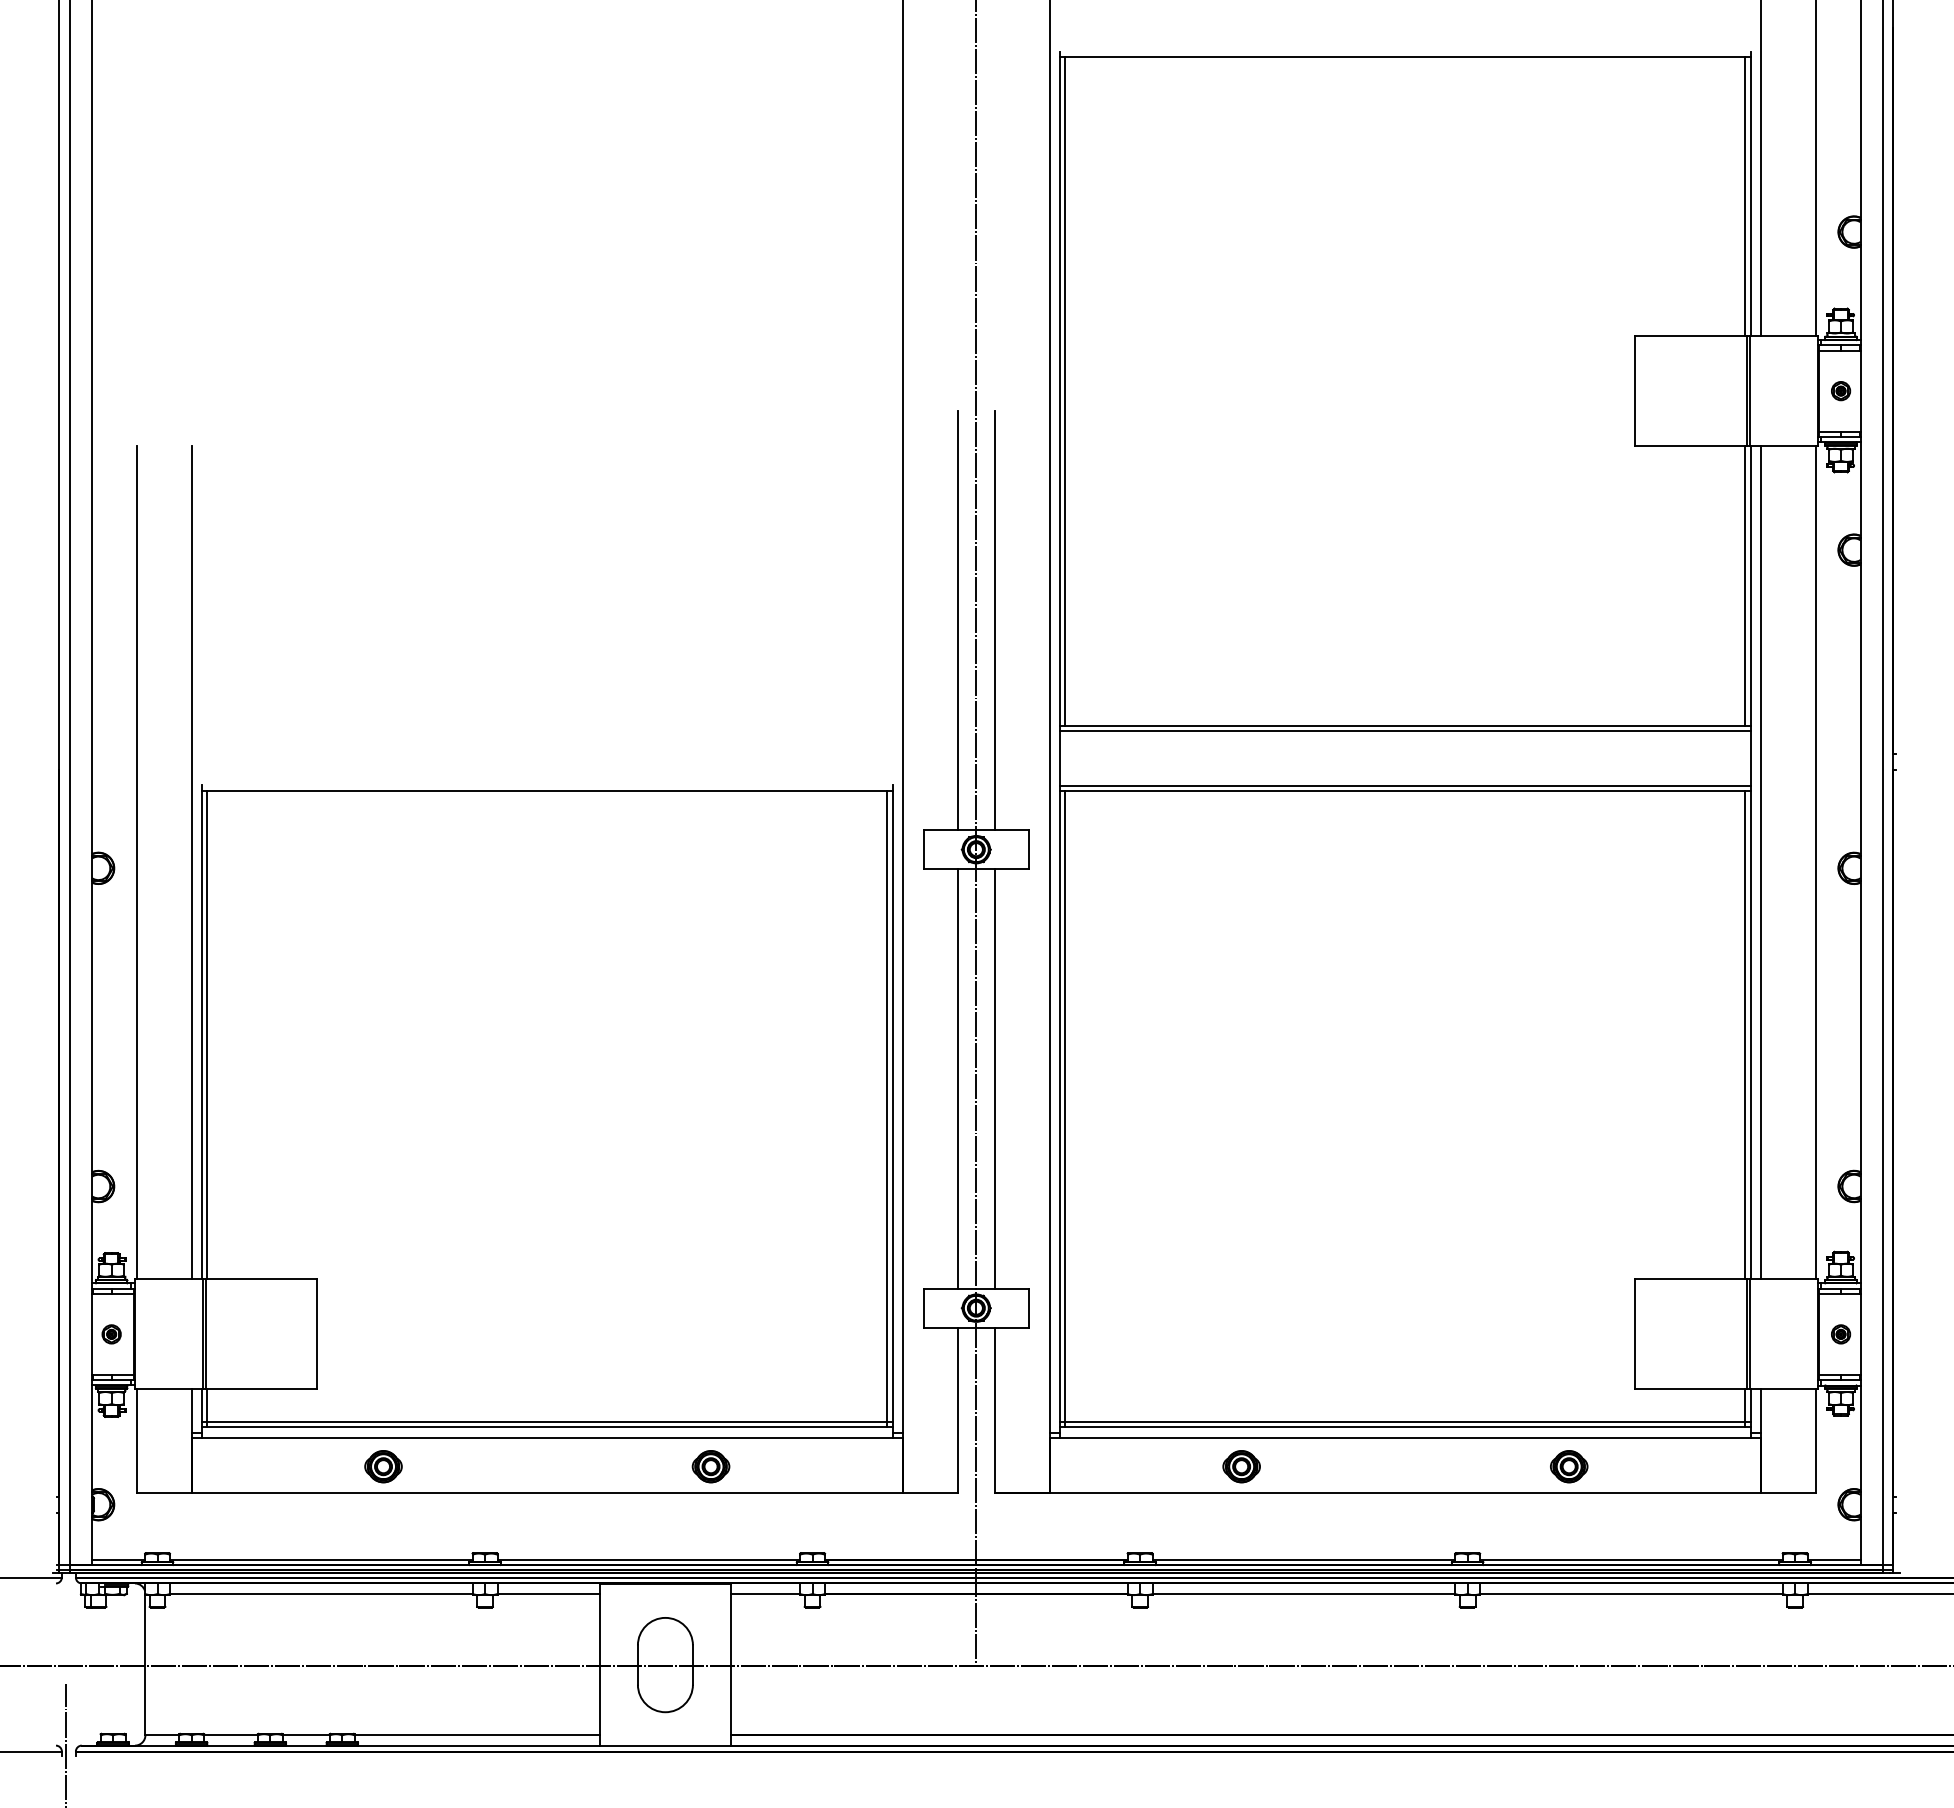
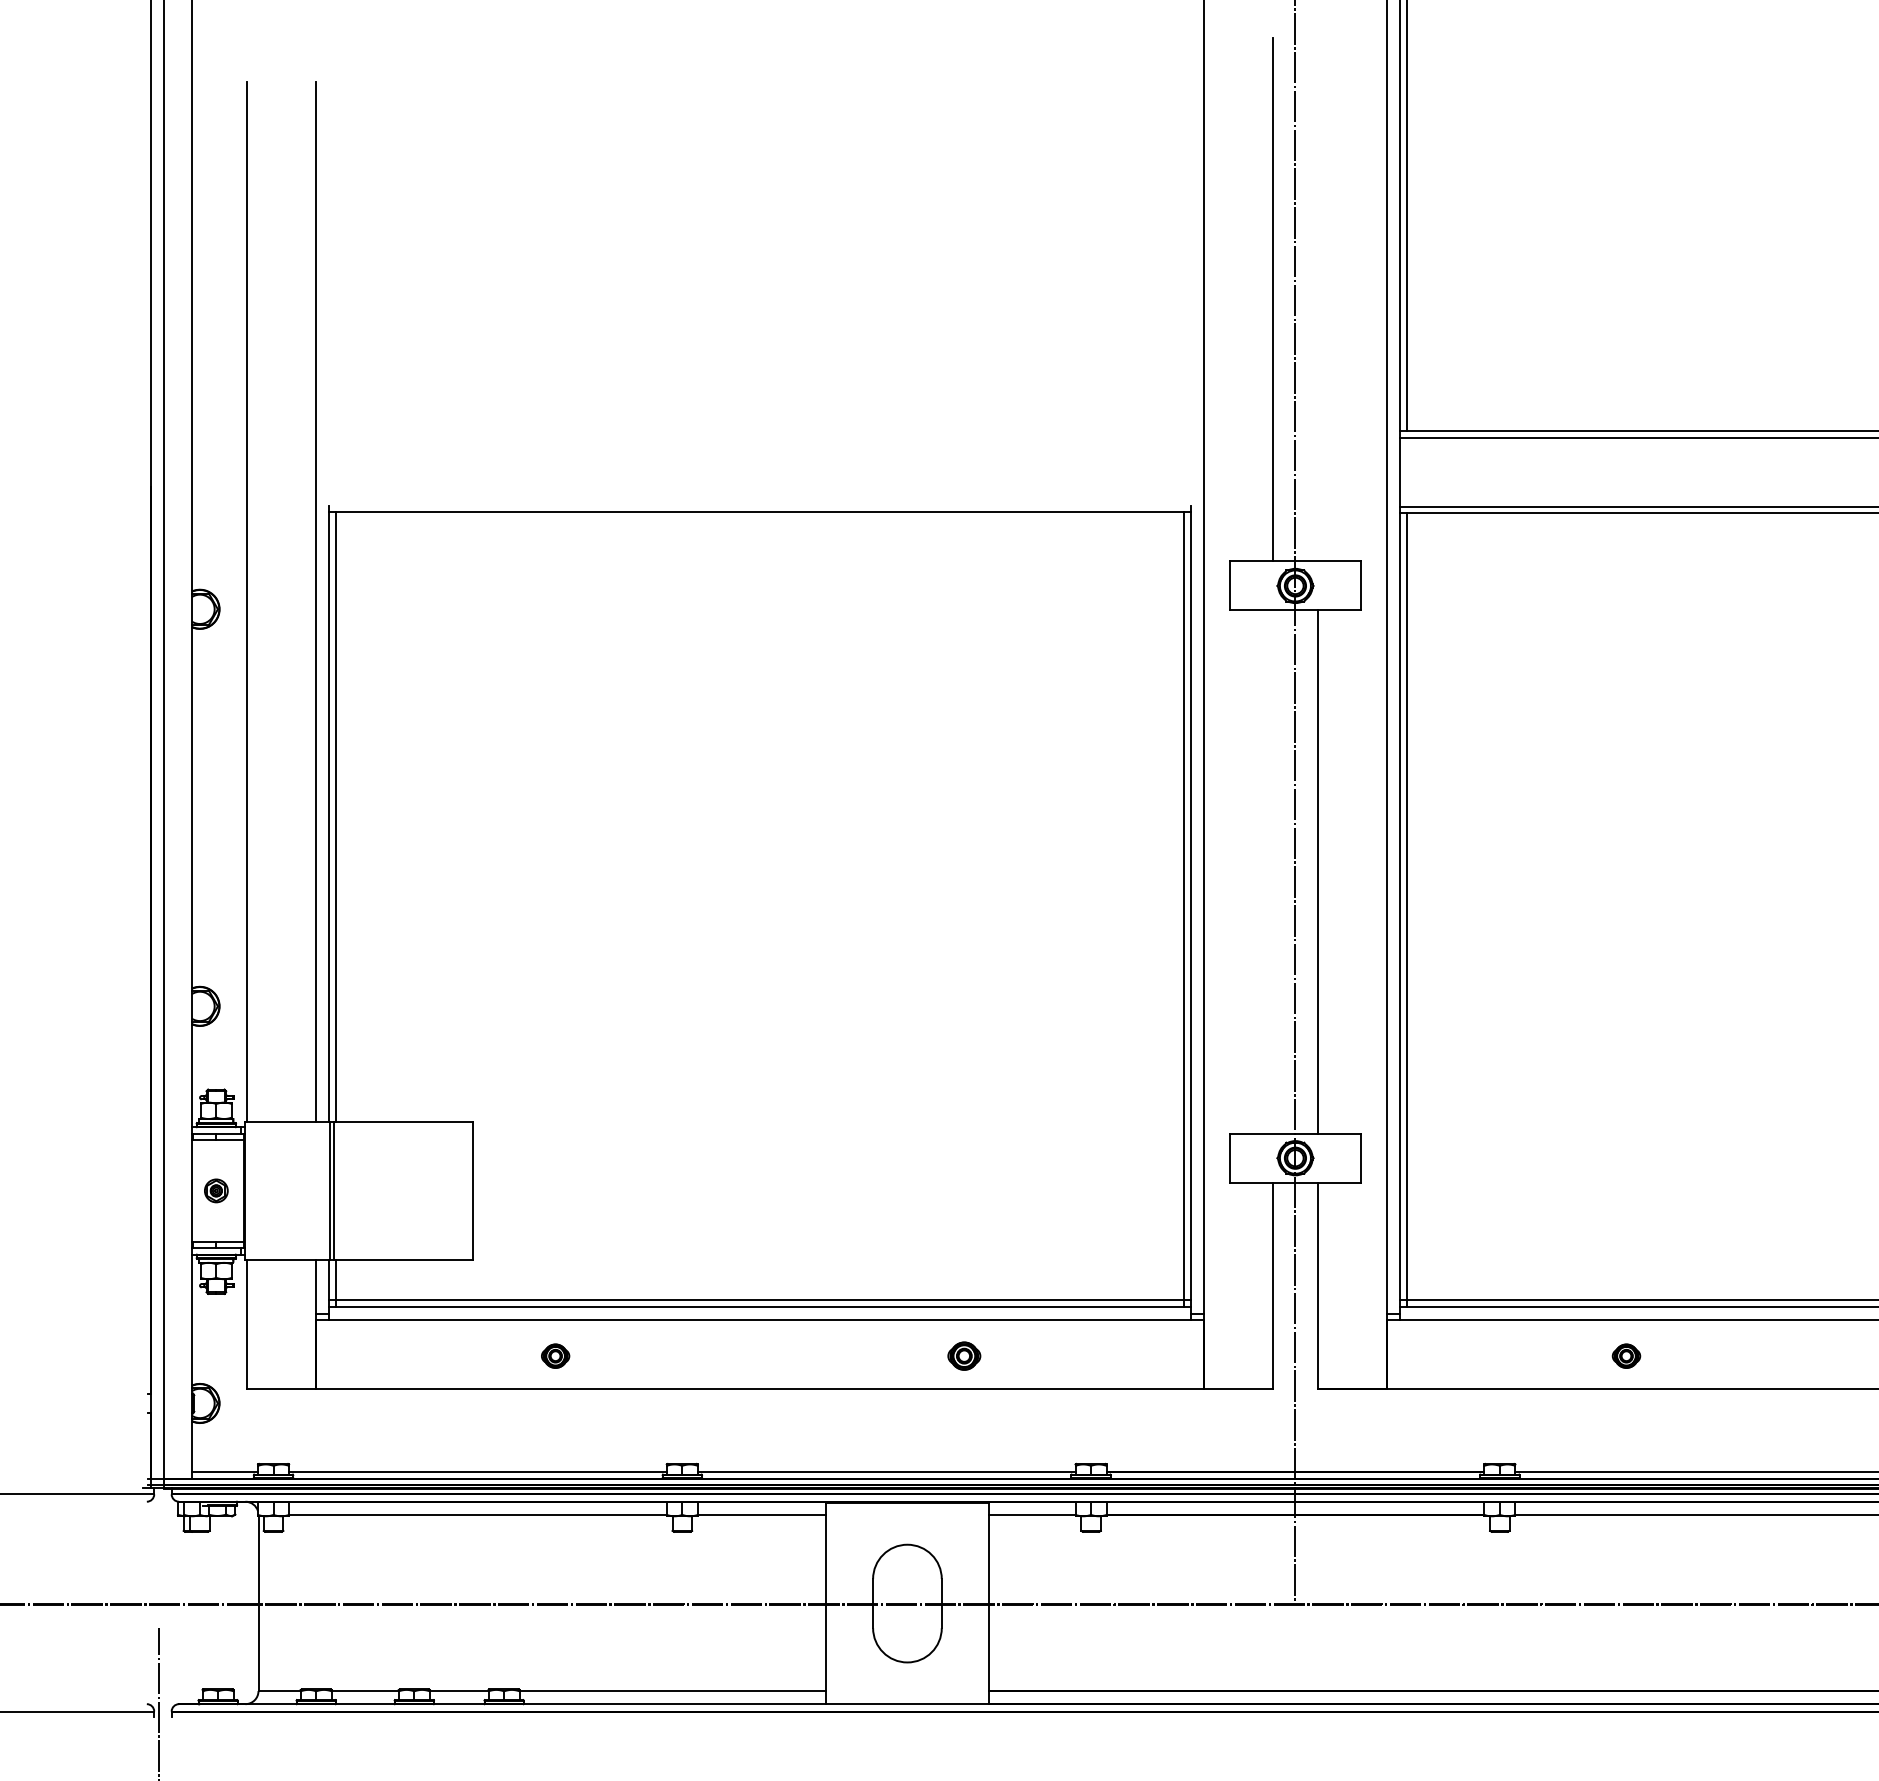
line: (994, 620) -> (1318, 299), removed
line: (958, 1078) -> (1273, 871), removed
part: (383, 1466) -> (555, 1355), size x0.6
part: (710, 1466) -> (963, 1355), size x0.7
part: (1241, 1466) -> (1626, 1355), size x0.6

